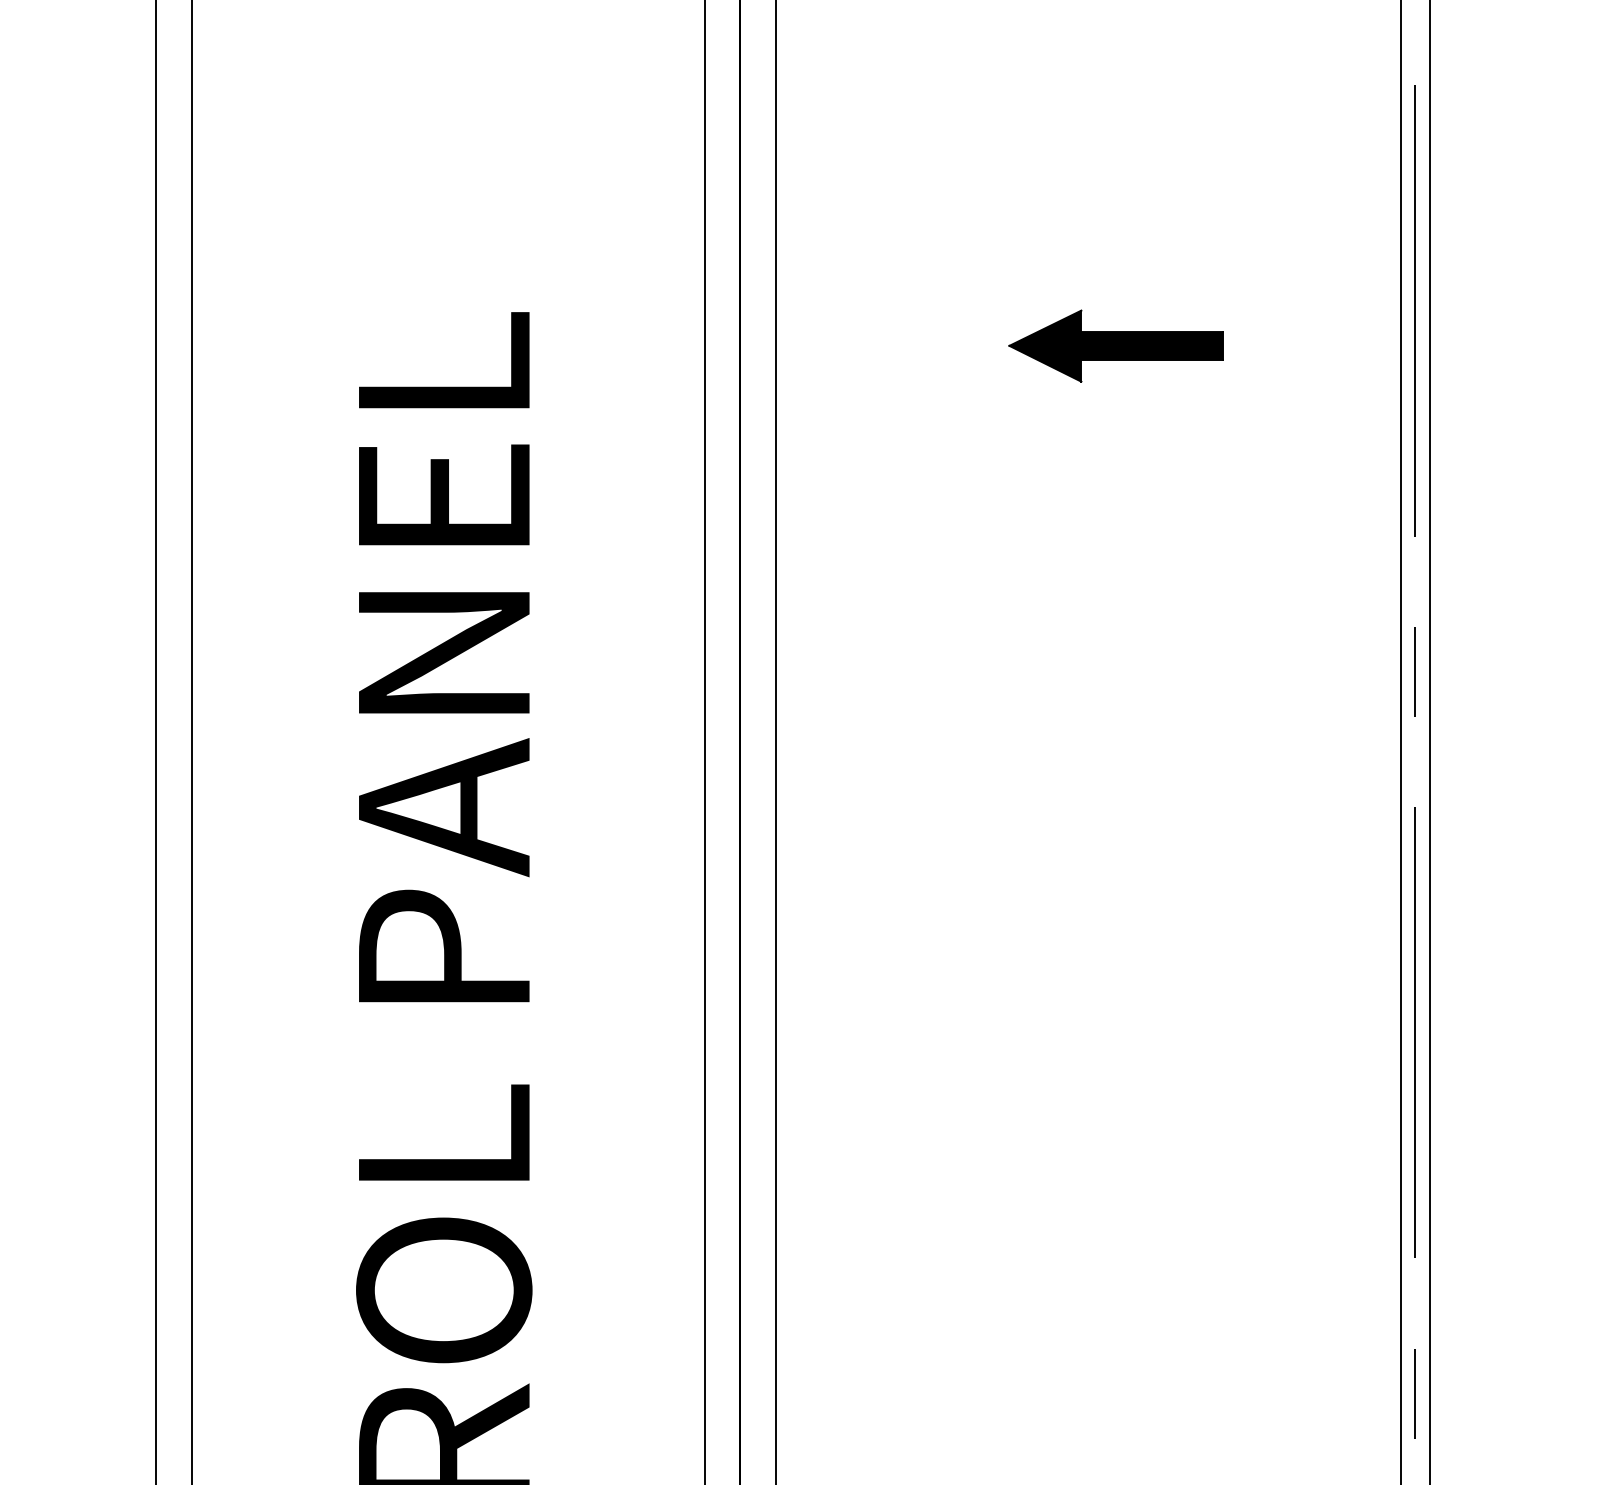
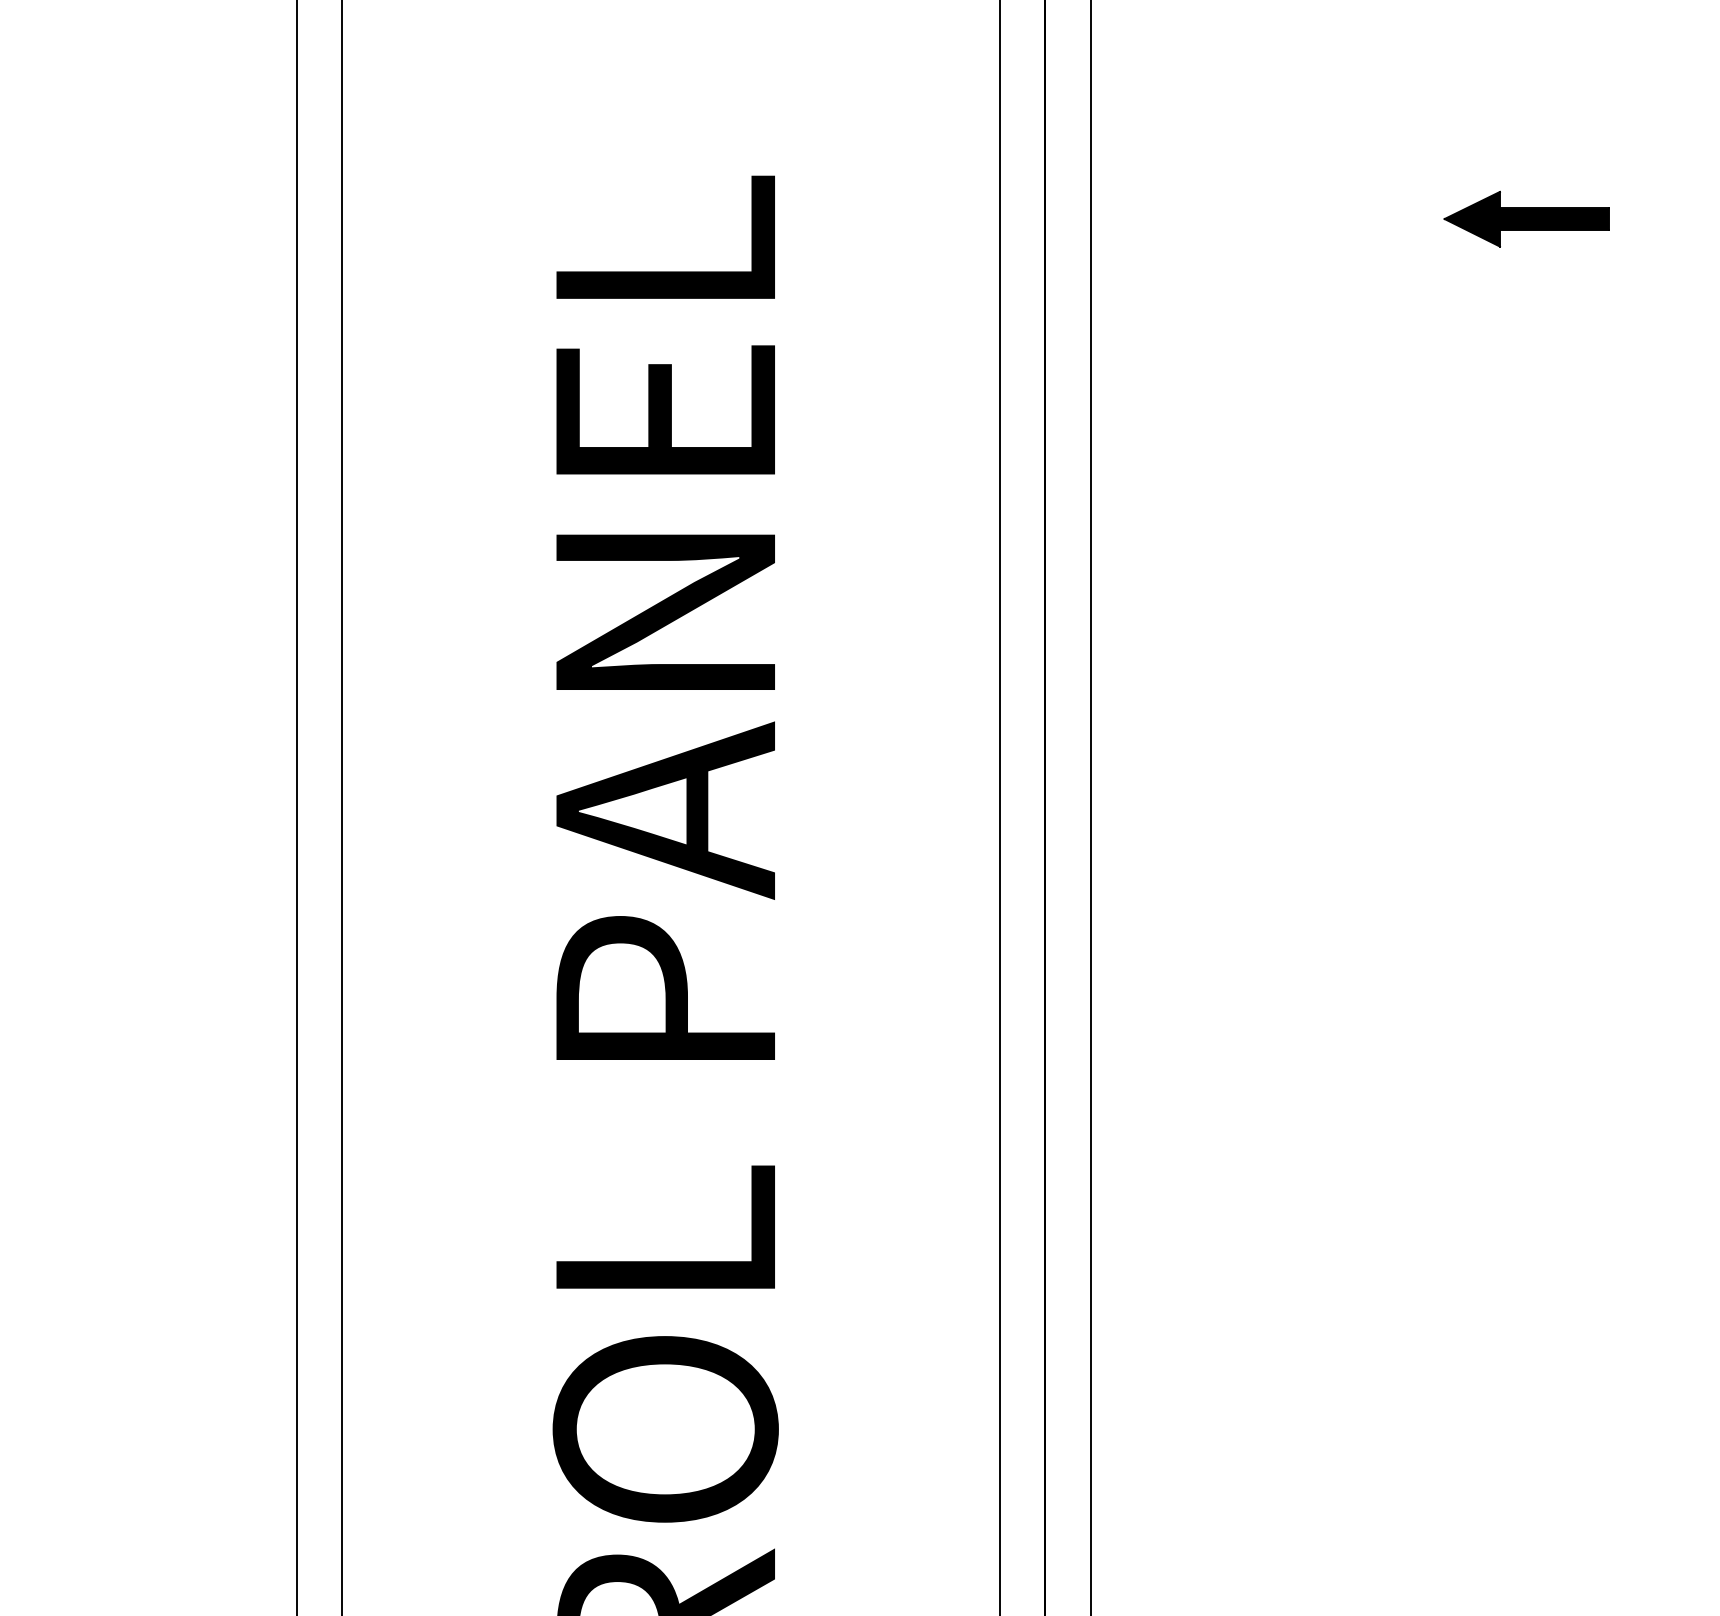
part: (1115, 345) -> (1525, 218), size x0.6

